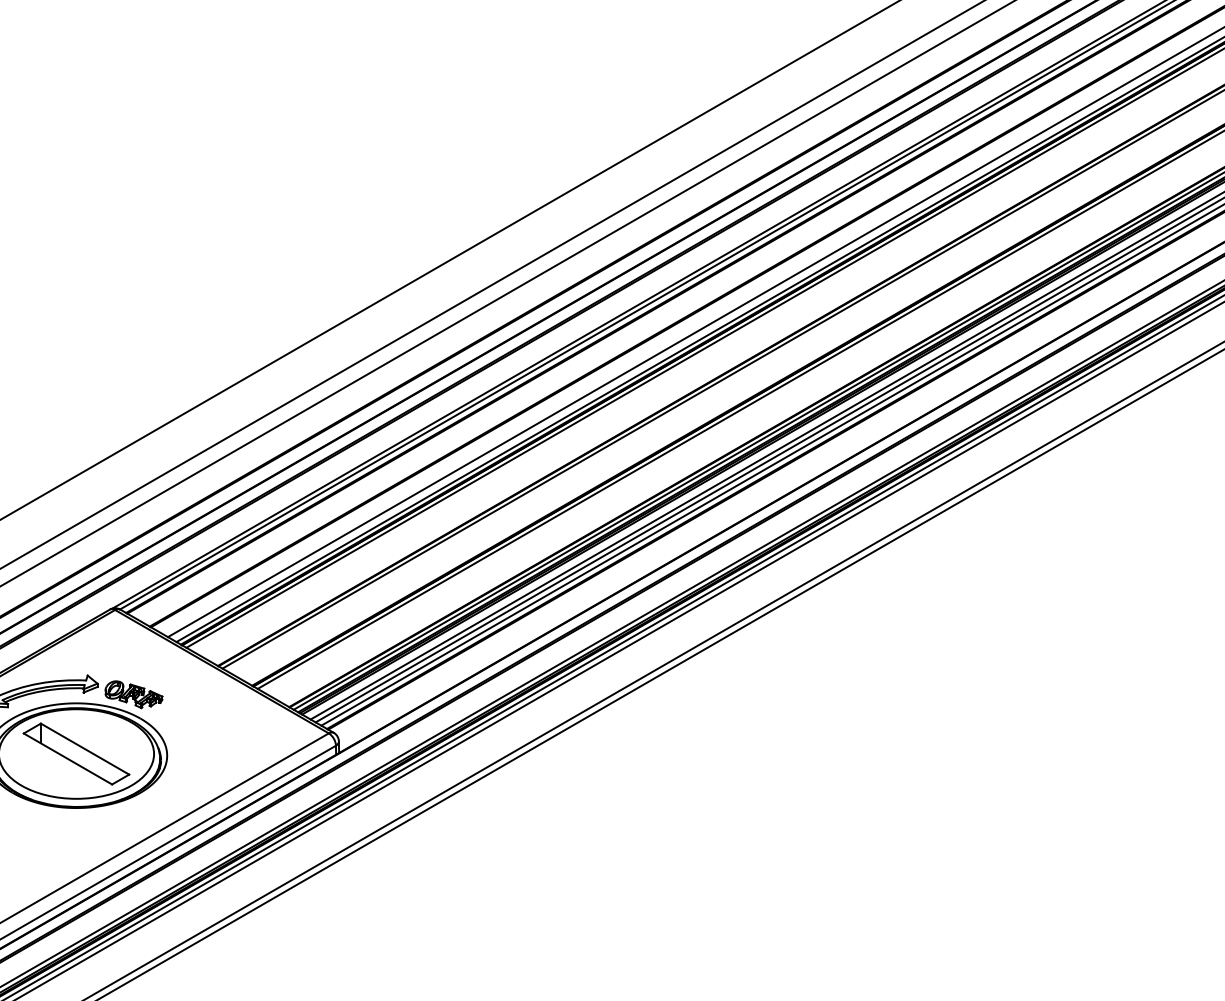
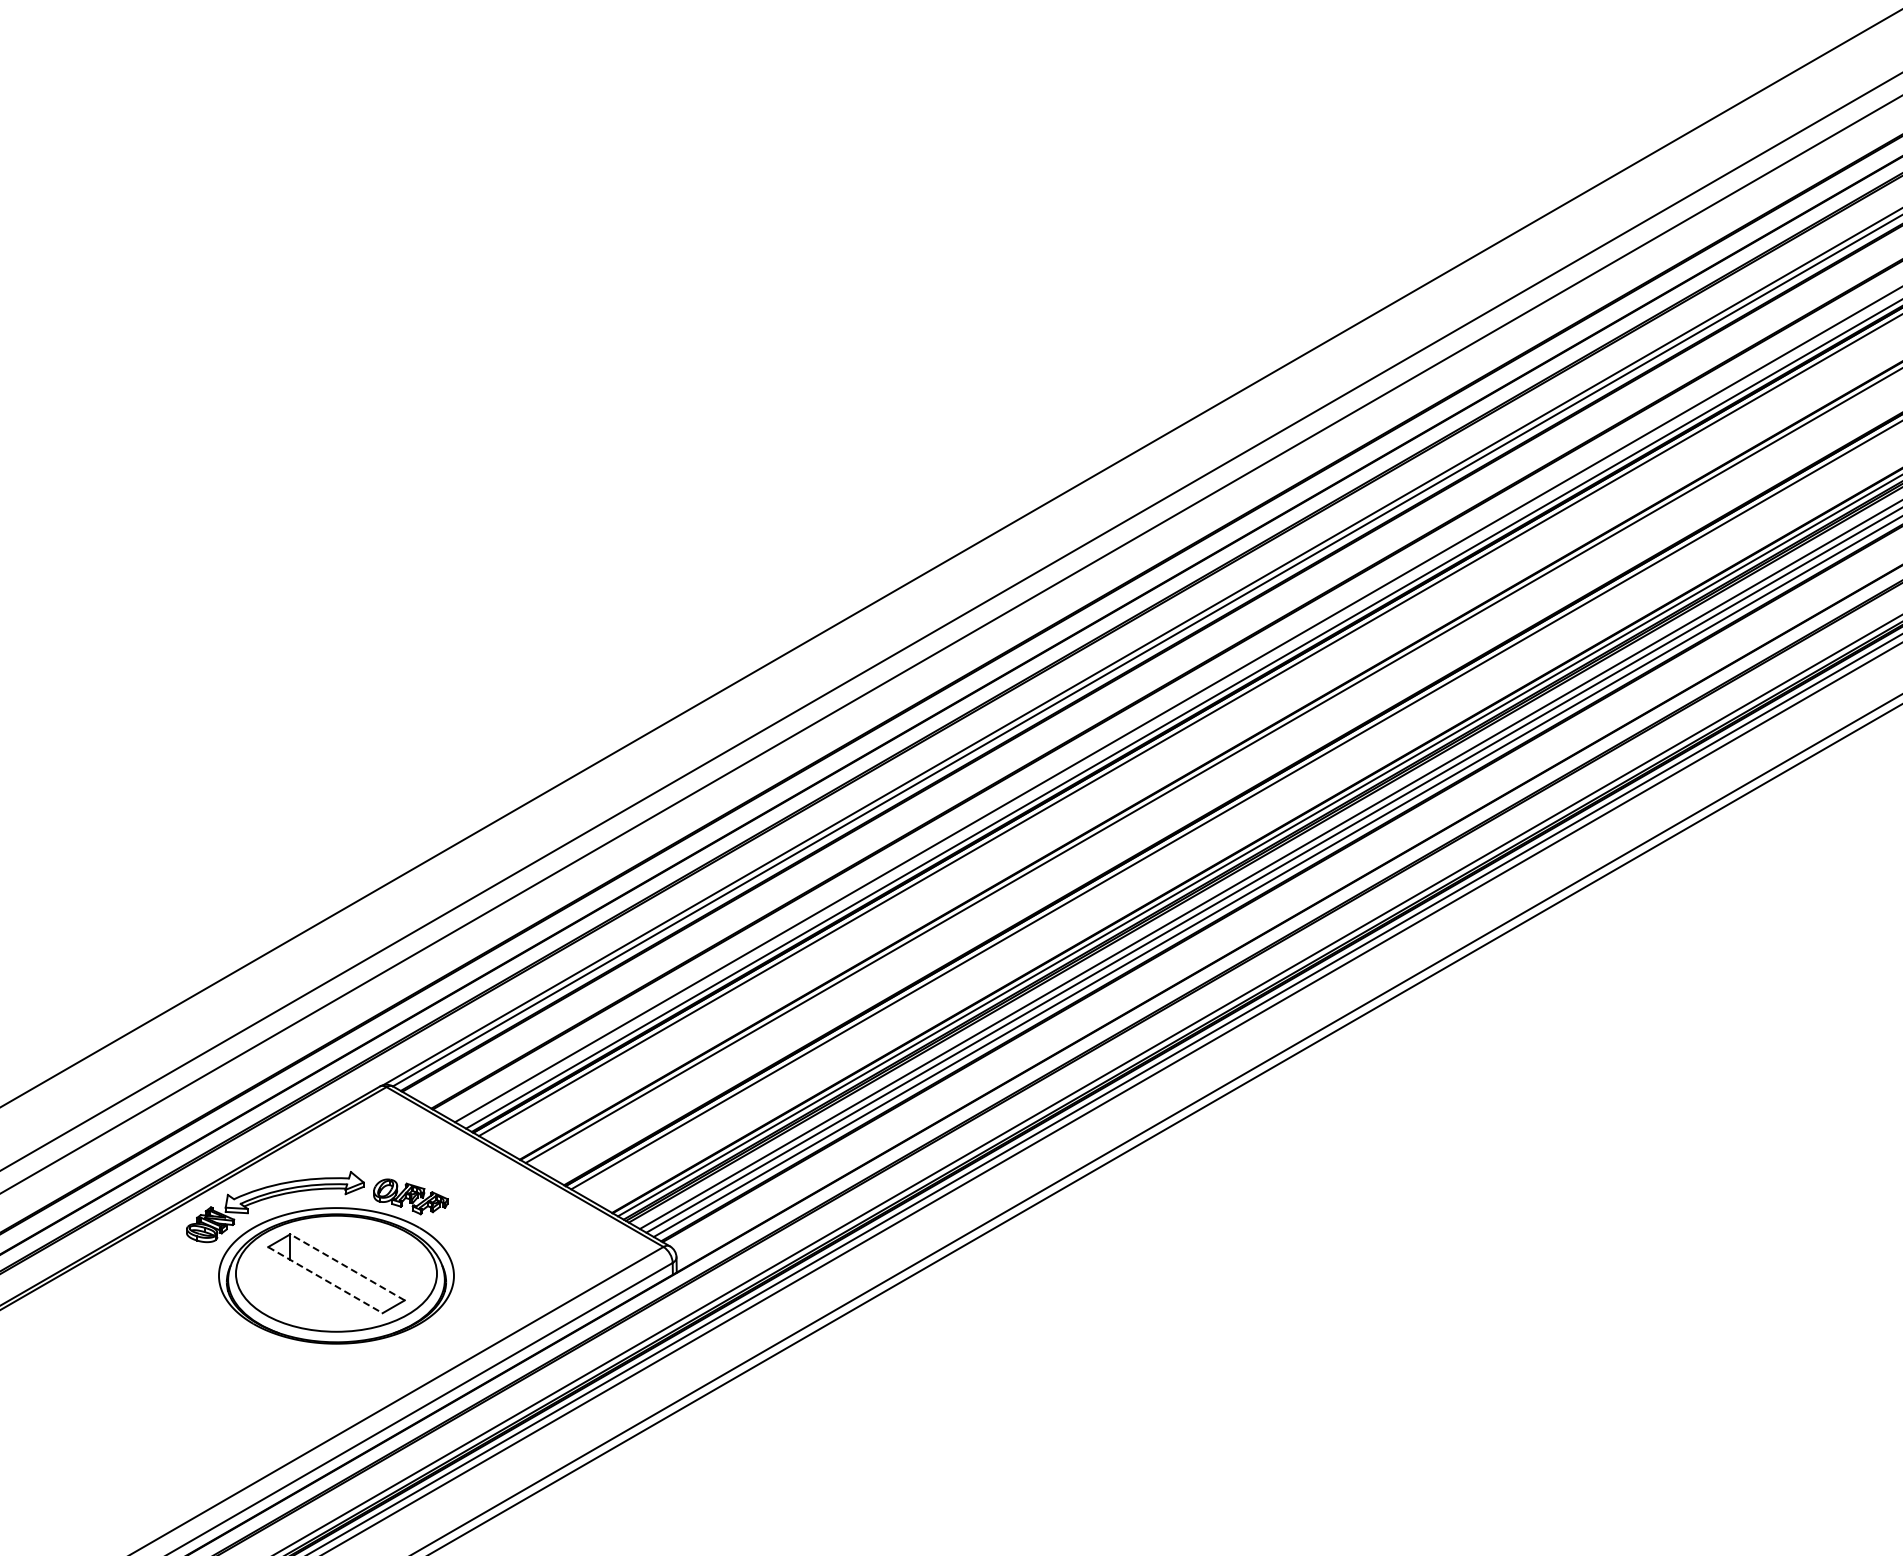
line: (85, 749) -> (347, 1267), solid -> dashed
line: (68, 759) -> (325, 1280), solid -> dashed

